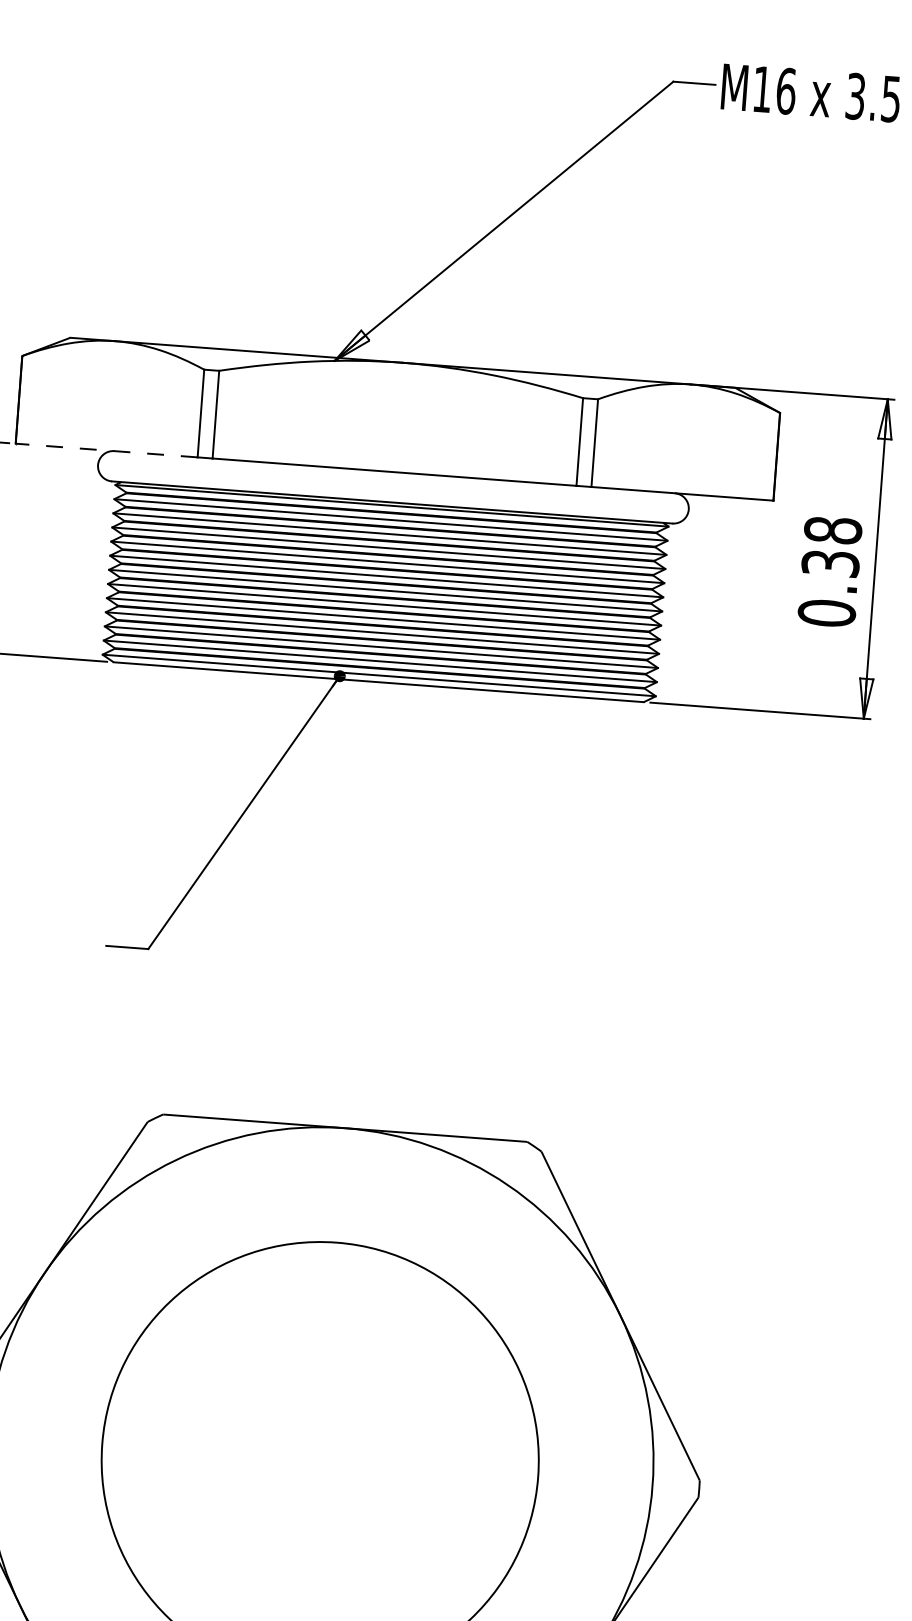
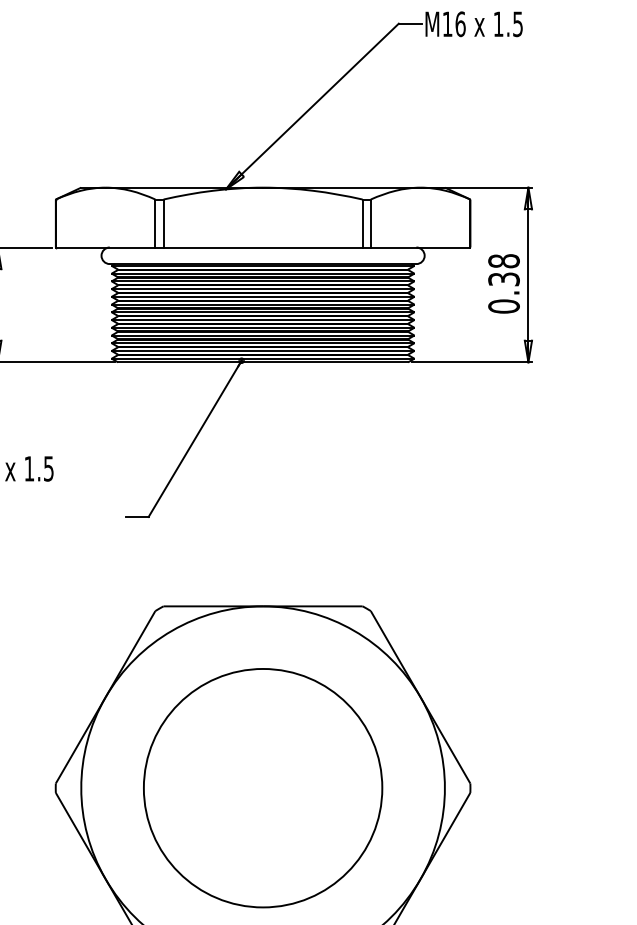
text: (855, 96) -> (498, 24), 3.5 -> 1.5
line: (106, 450) -> (105, 247), dashed -> solid

